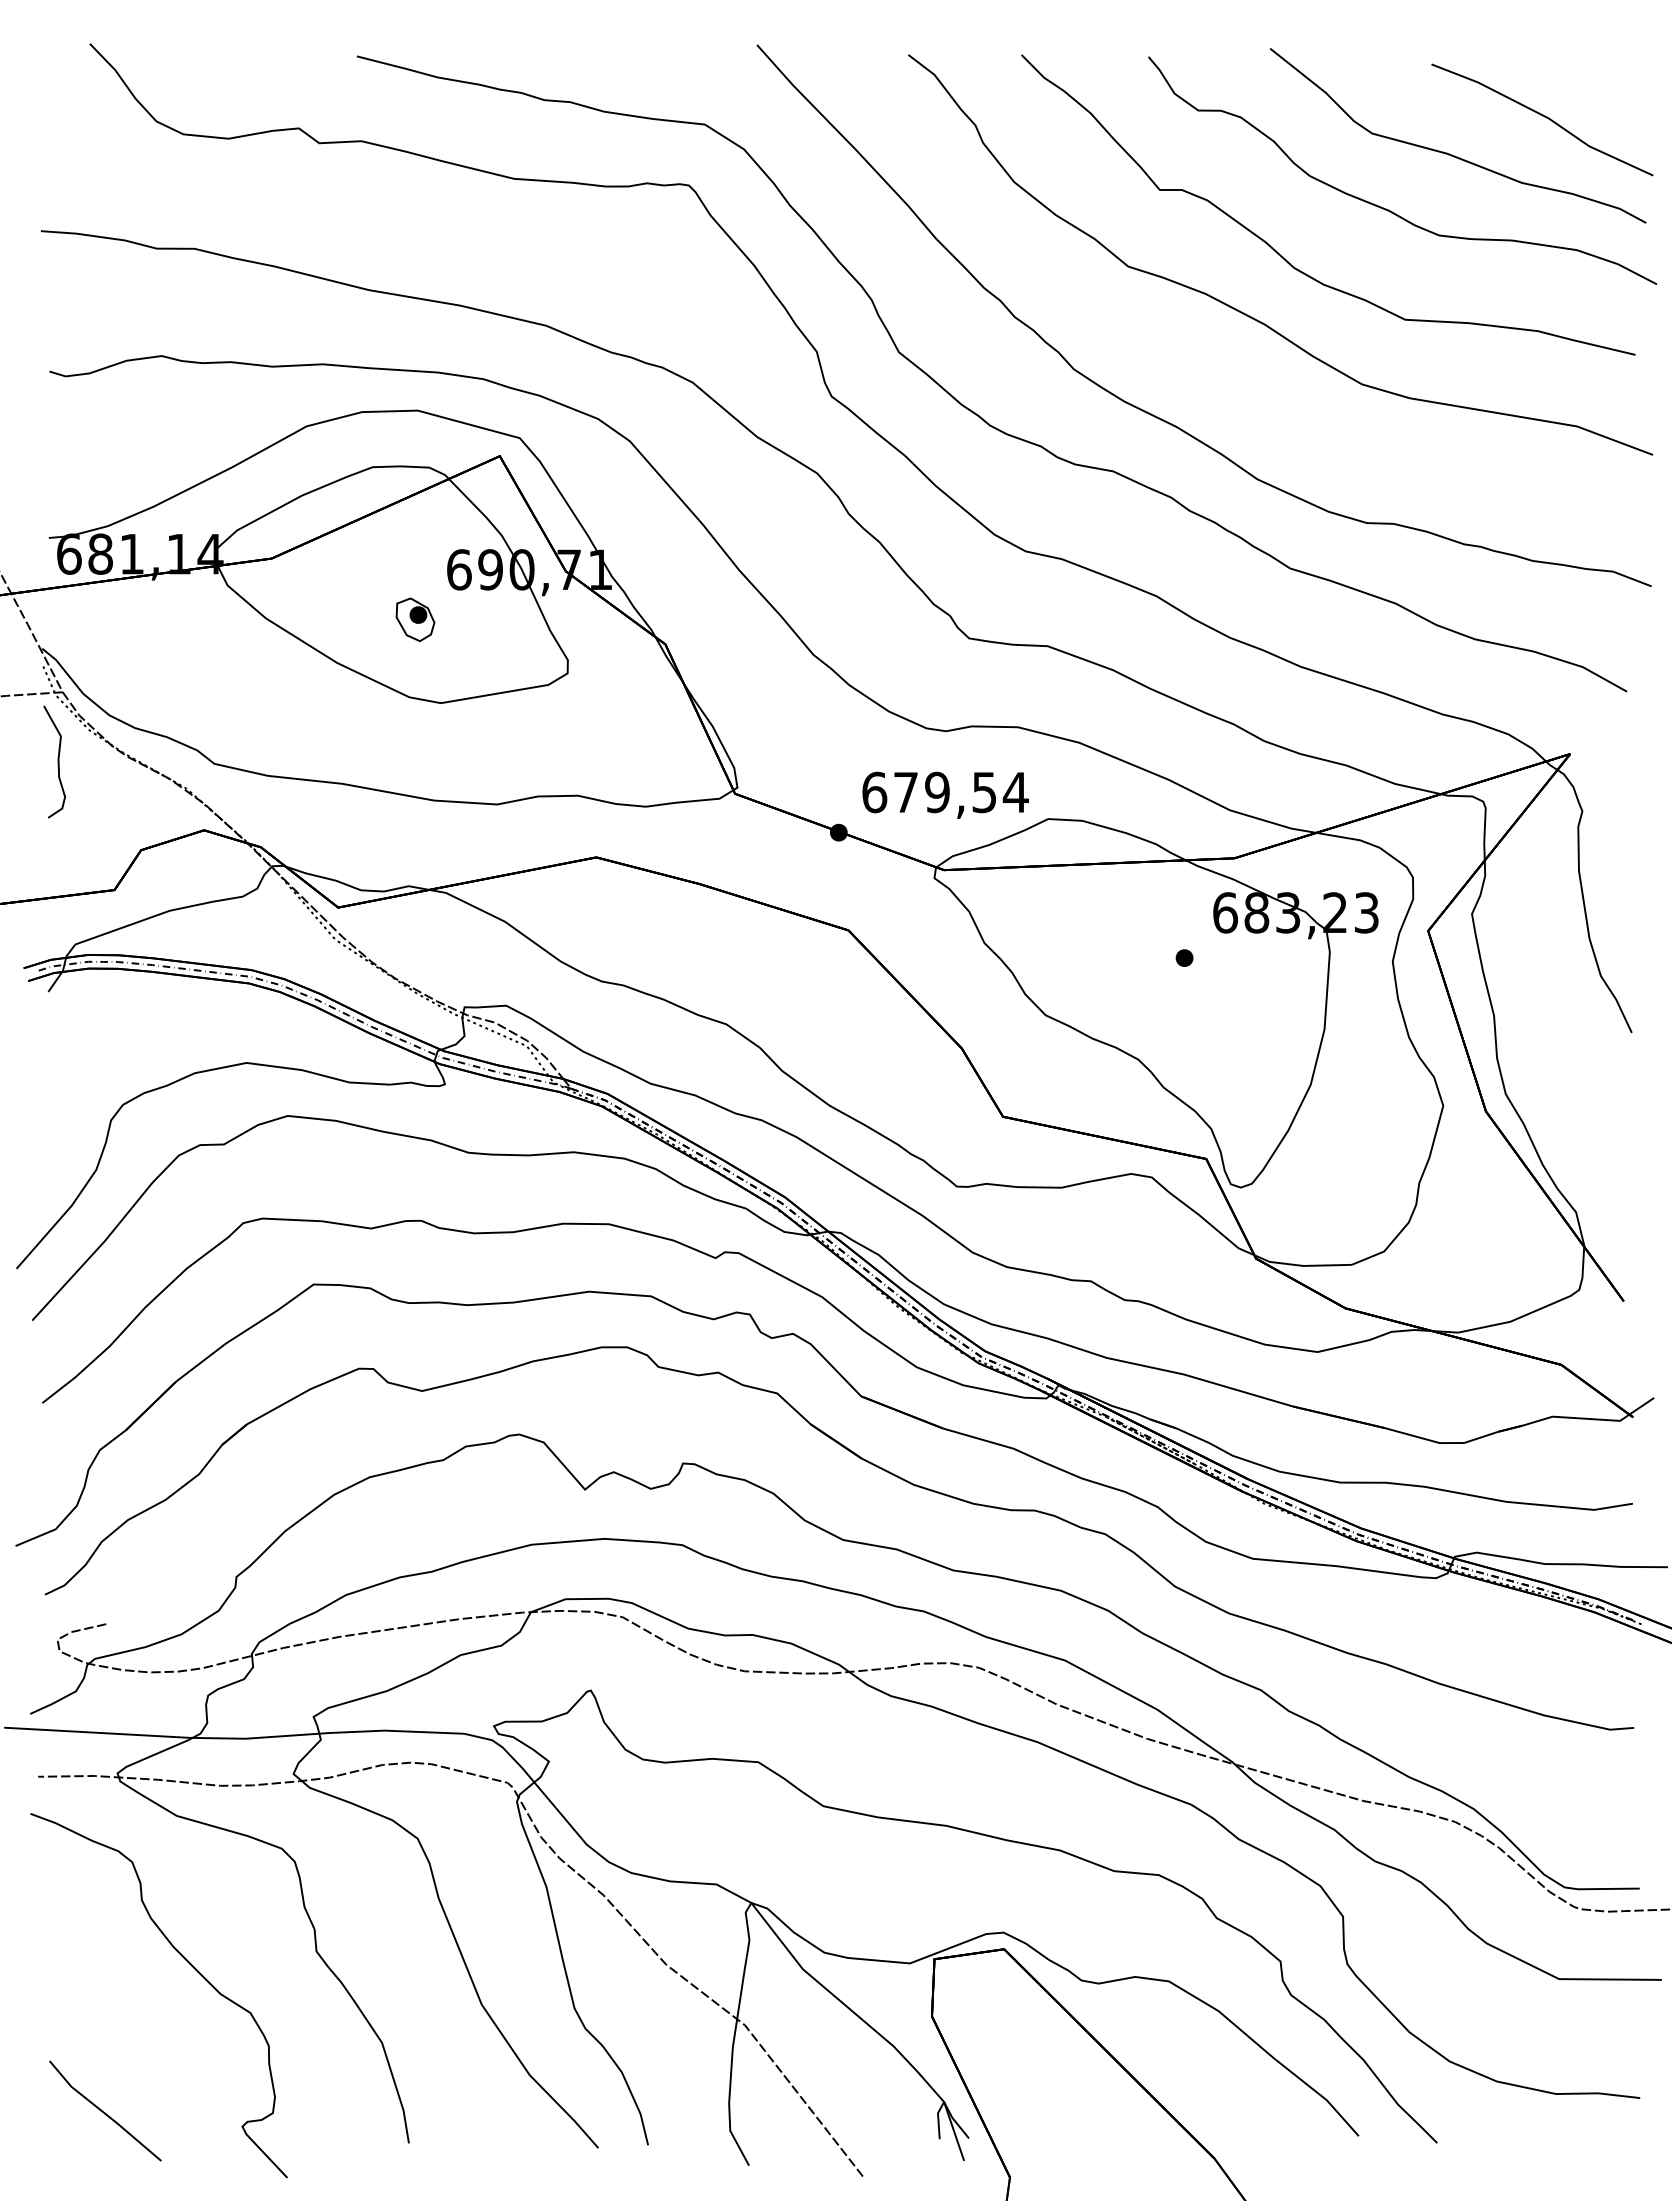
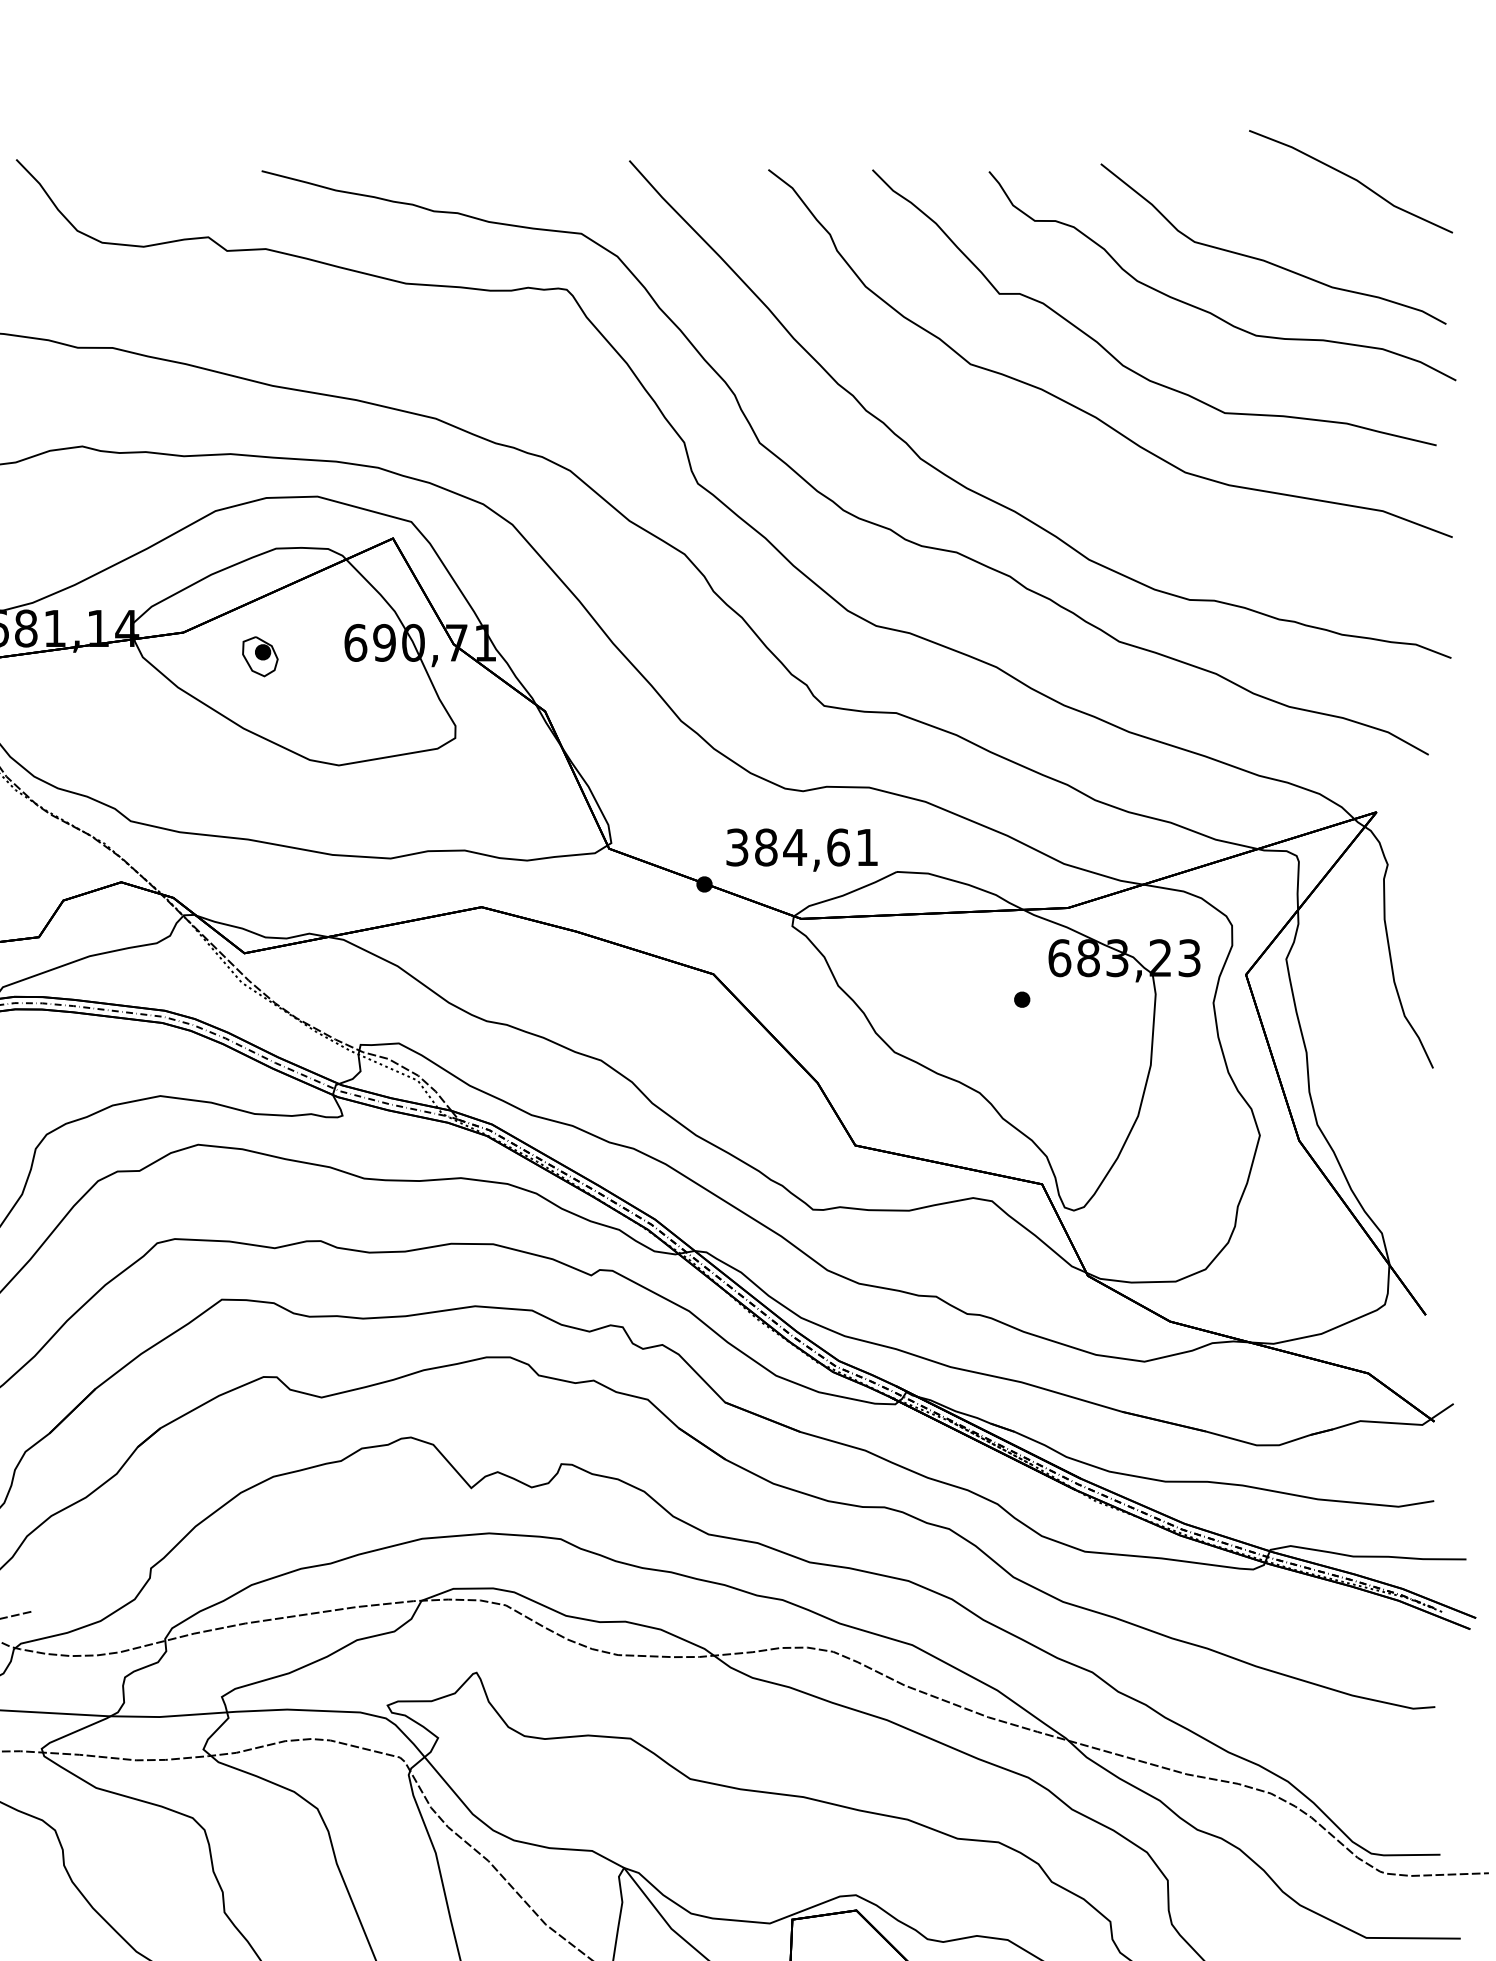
line: (1544, 117) -> (1352, 179), moved
part: (415, 619) -> (260, 656), moved
text: (945, 792) -> (802, 847), 679,54 -> 384,61

